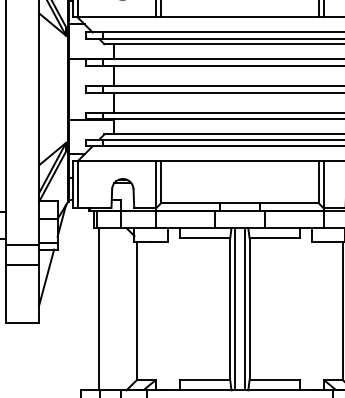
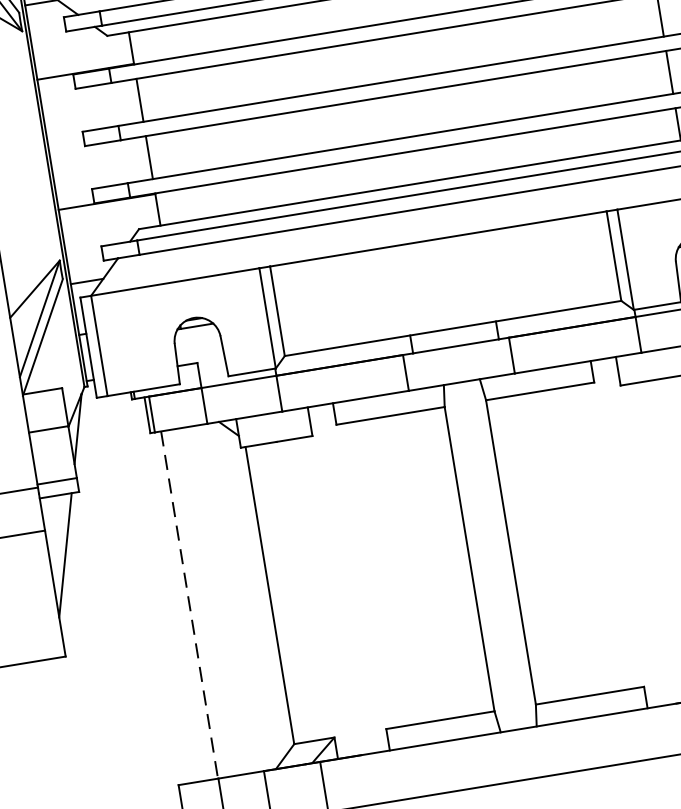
line: (99, 309) -> (189, 605), solid -> dashed
line: (234, 309) -> (478, 558), removed
line: (244, 309) -> (500, 554), removed

